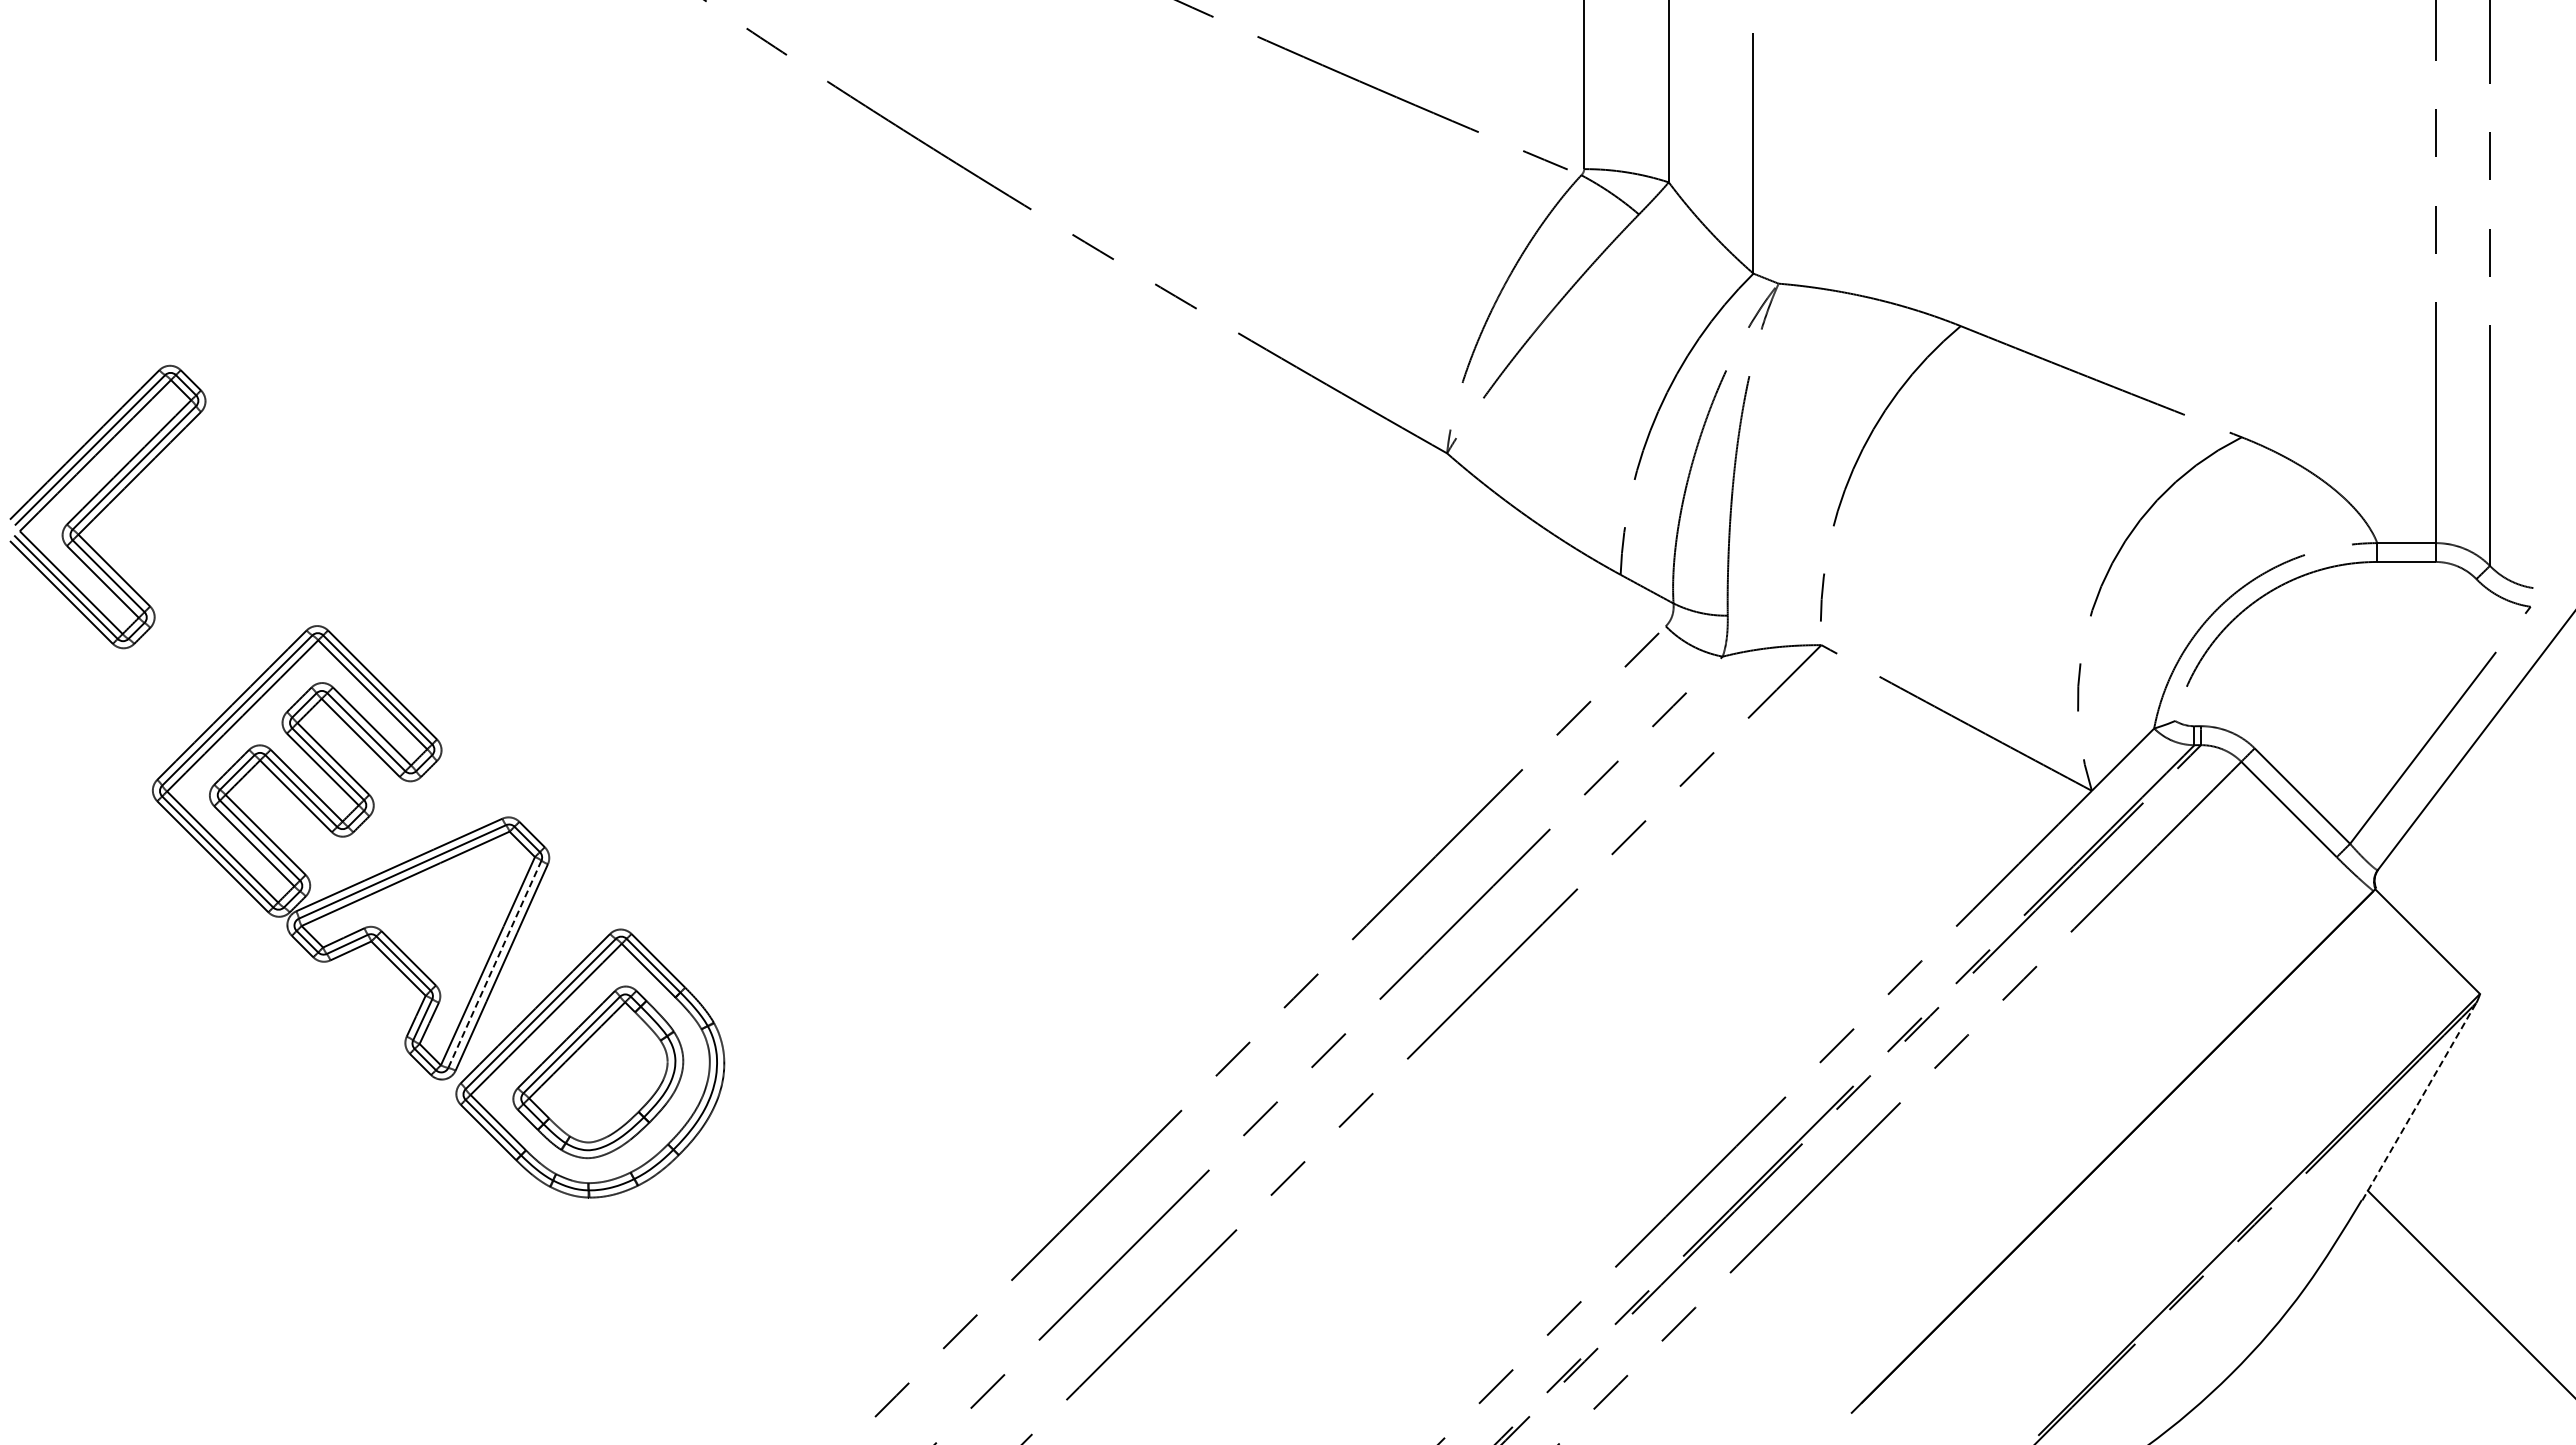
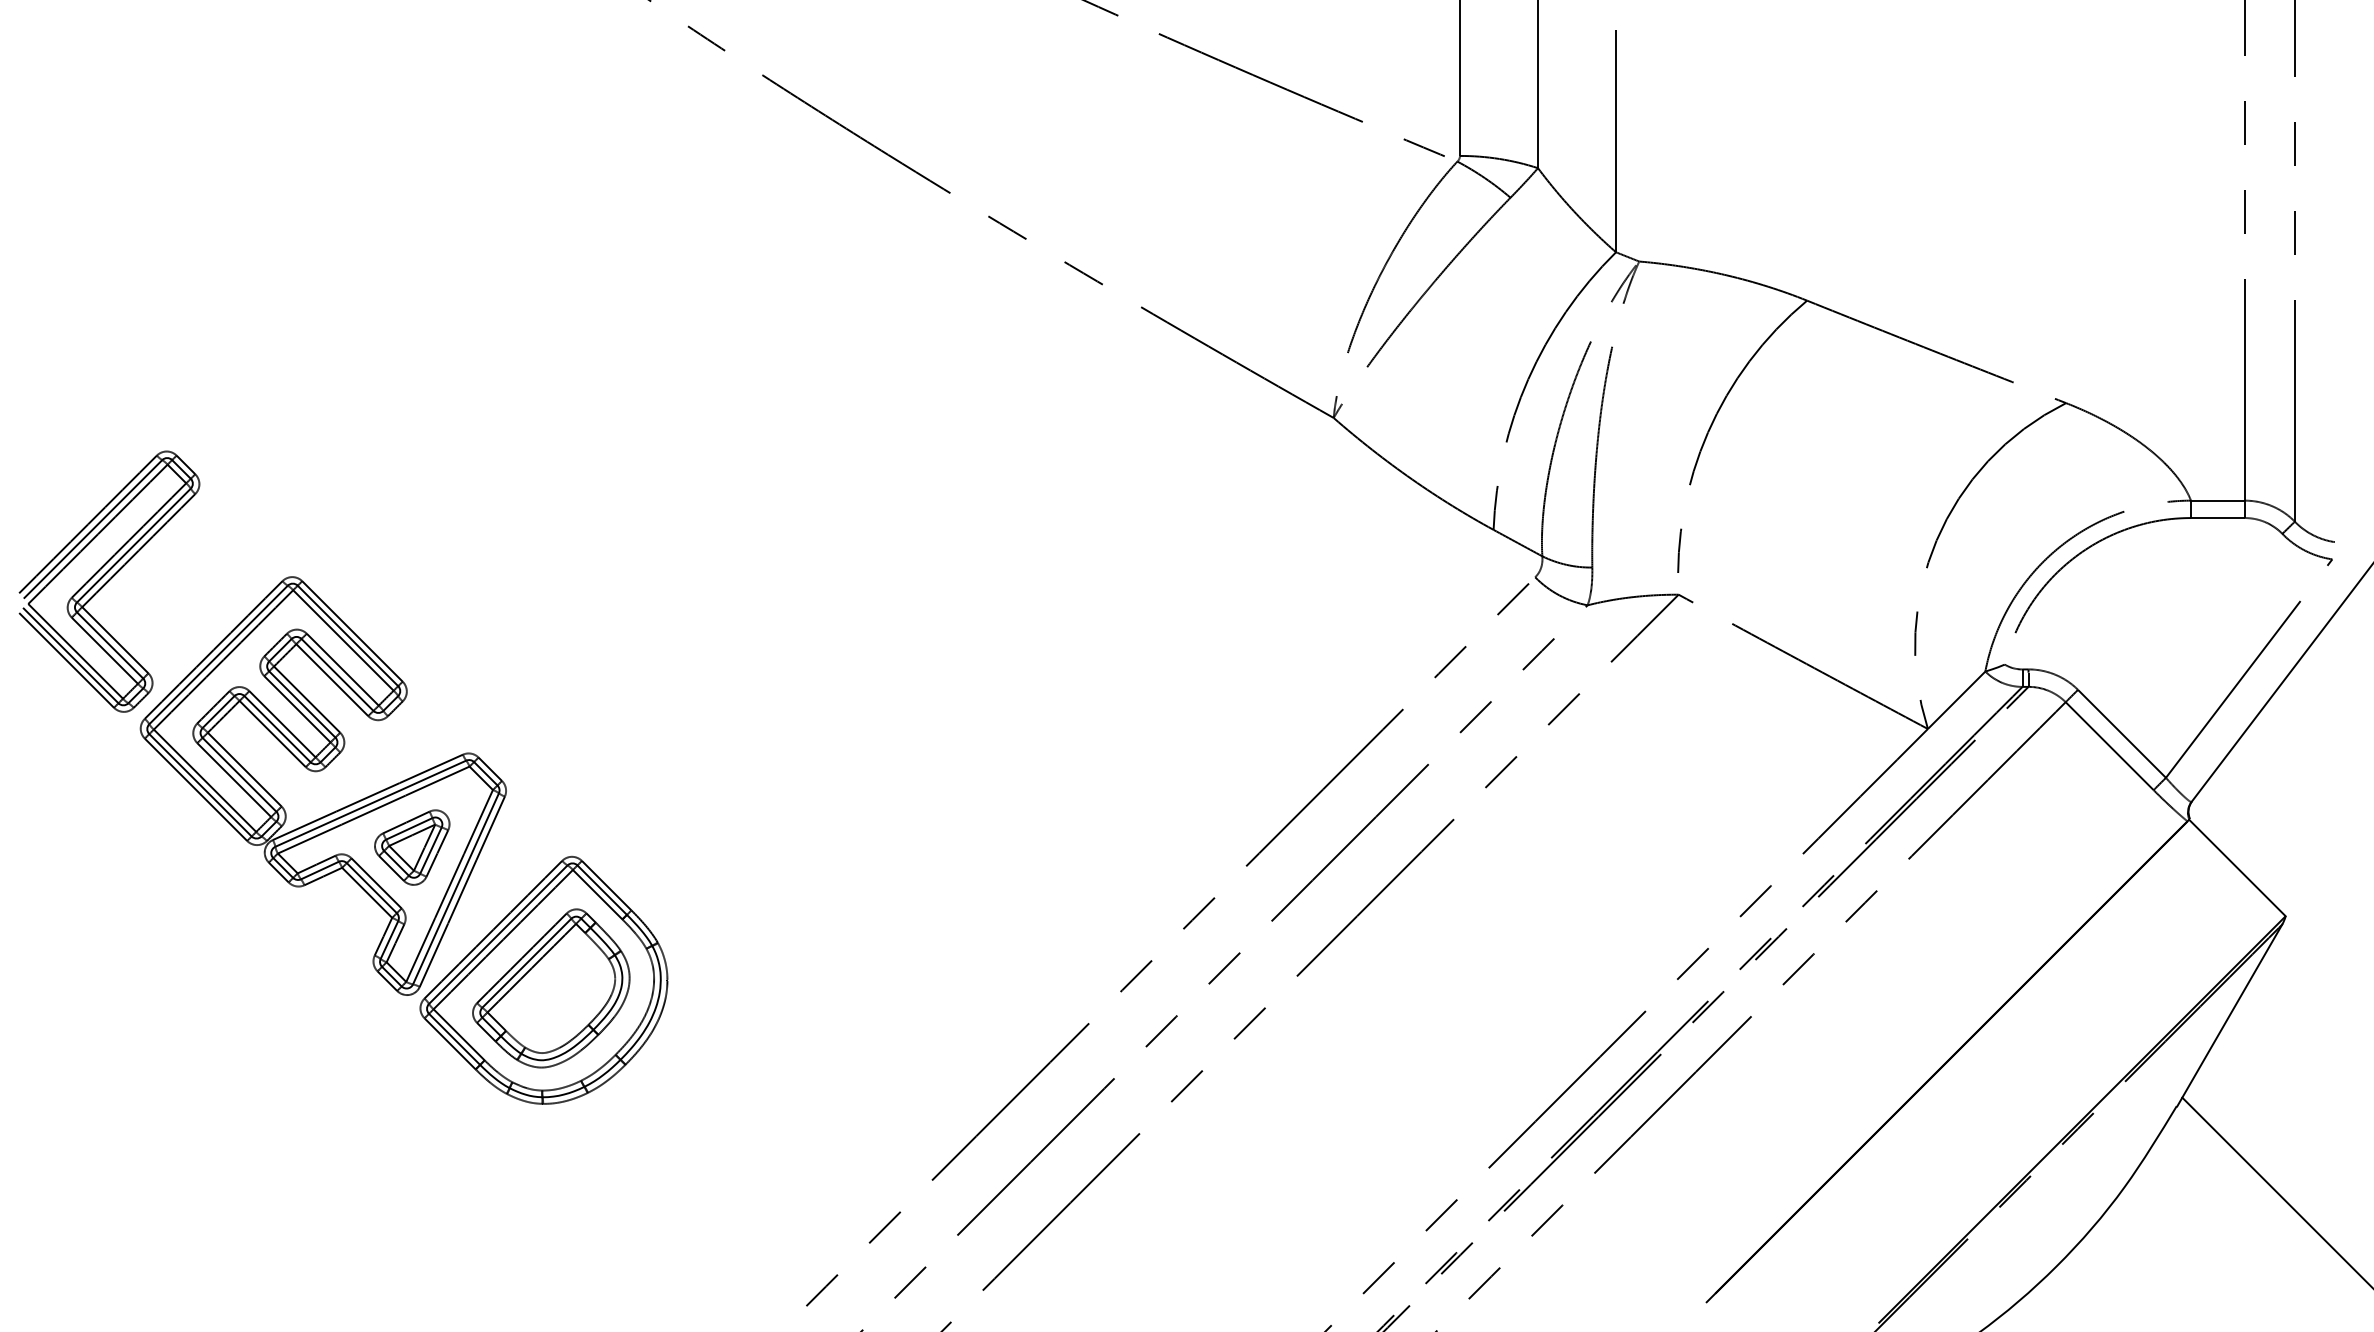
part: (107, 506) -> (109, 581), moved
part: (447, 919) -> (412, 847), added
line: (494, 964) -> (455, 889), dashed -> solid
line: (2419, 1101) -> (2229, 1015), dashed -> solid

